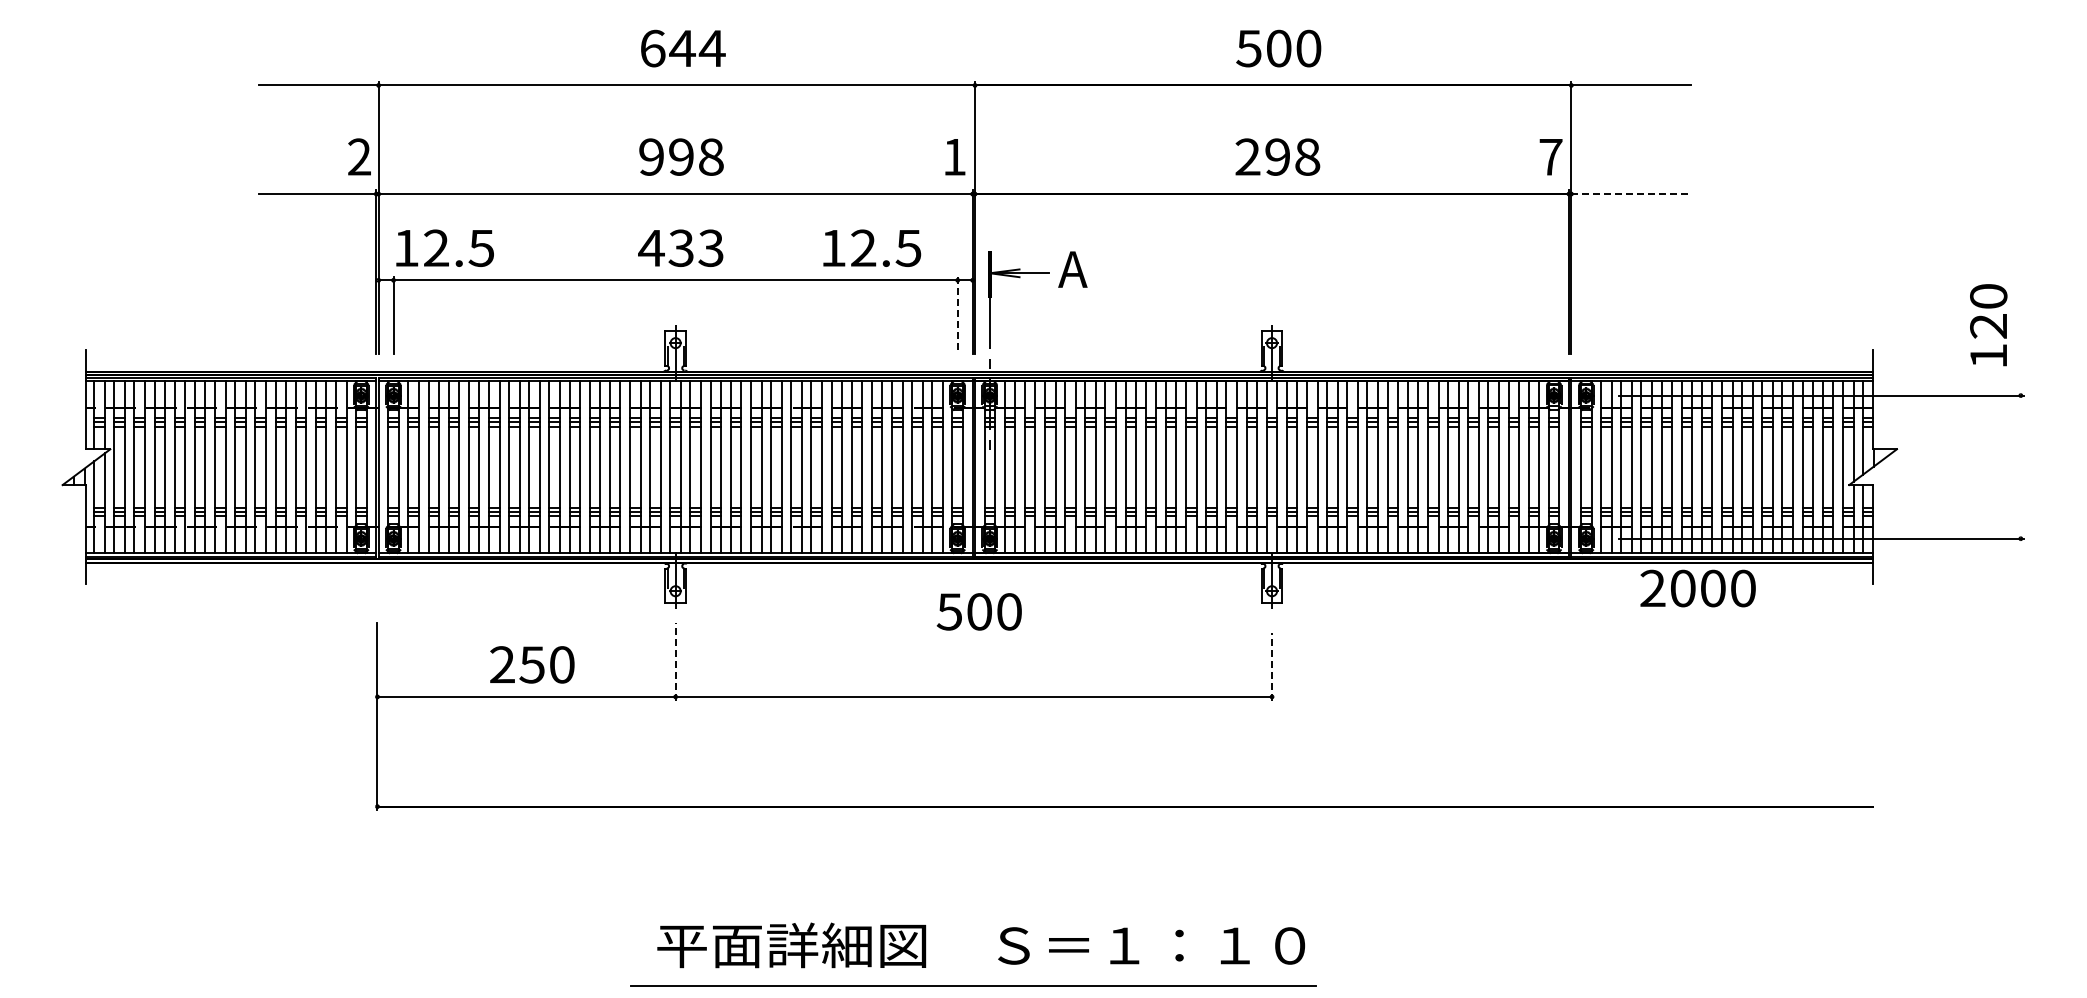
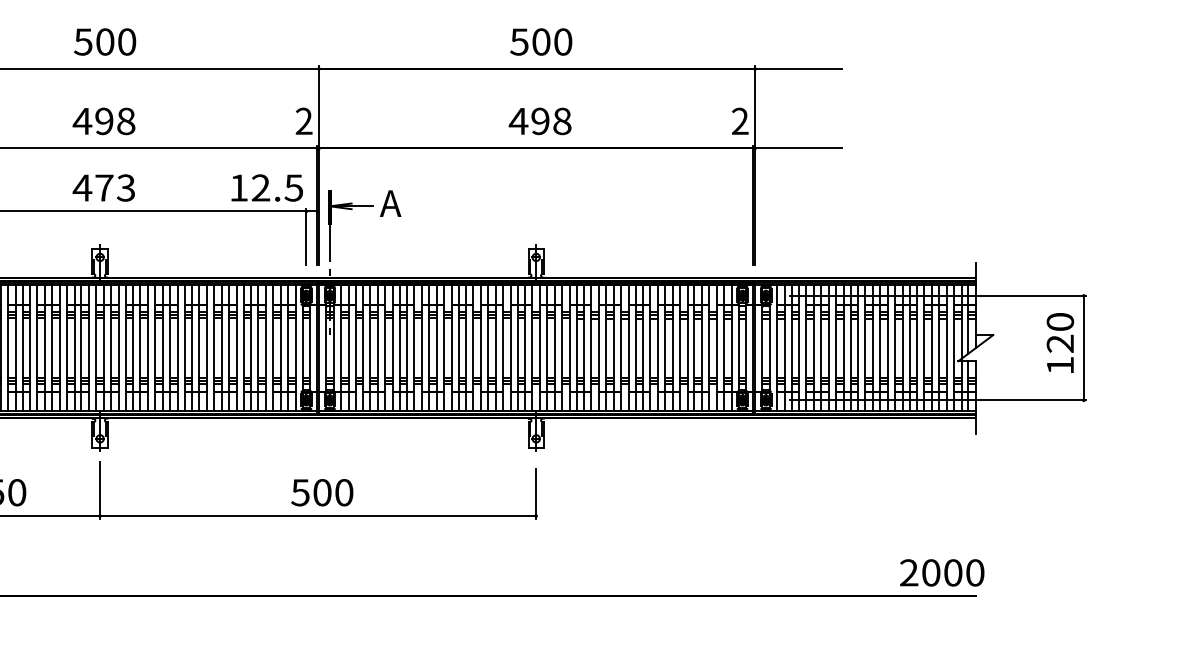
text: (682, 48) -> (105, 41), 644 -> 500
text: (651, 156) -> (82, 120), 998 -> 498
text: (954, 156) -> (304, 120), 1 -> 2
text: (1247, 156) -> (518, 120), 298 -> 498
text: (1550, 156) -> (739, 120), 7 -> 2
line: (1630, 194) -> (798, 148), dashed -> solid
text: (872, 247) -> (267, 187), moved
text: (680, 248) -> (103, 188), 433 -> 473
line: (957, 315) -> (306, 237), dashed -> solid
text: (1988, 325) -> (1060, 343), moved
line: (2020, 466) -> (1083, 347), added
text: (1697, 588) -> (941, 572), moved
text: (978, 611) -> (321, 492), moved
line: (675, 661) -> (100, 490), dashed -> solid
line: (1272, 666) -> (536, 493), dashed -> solid

